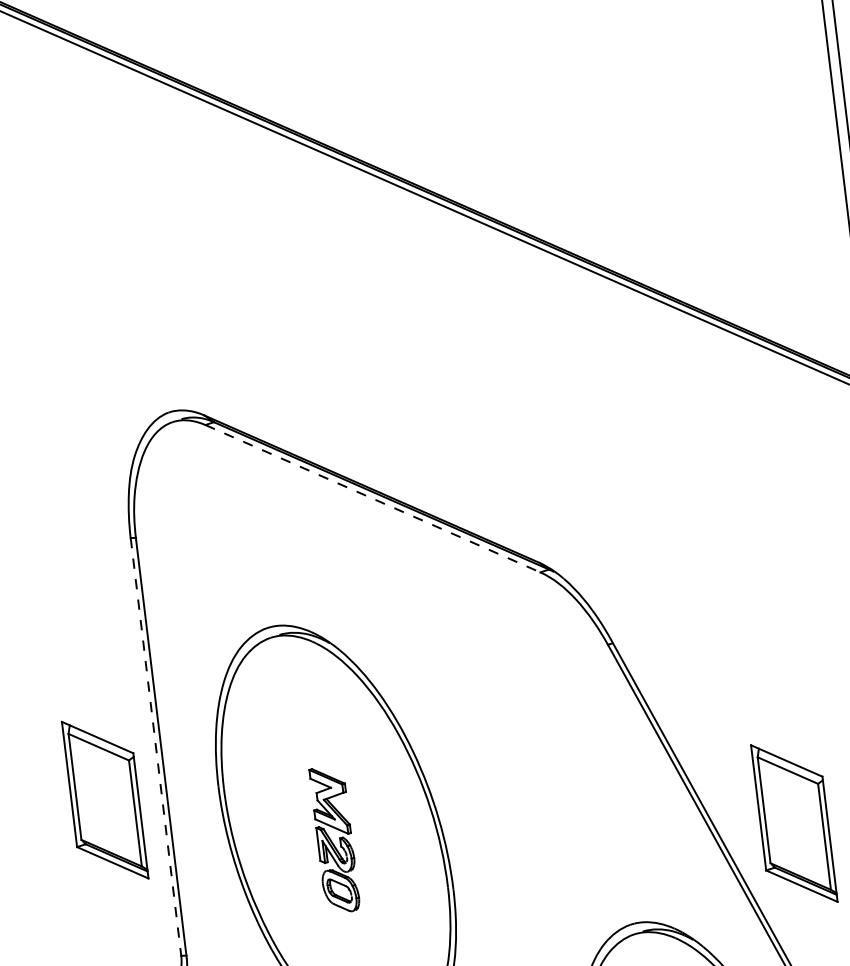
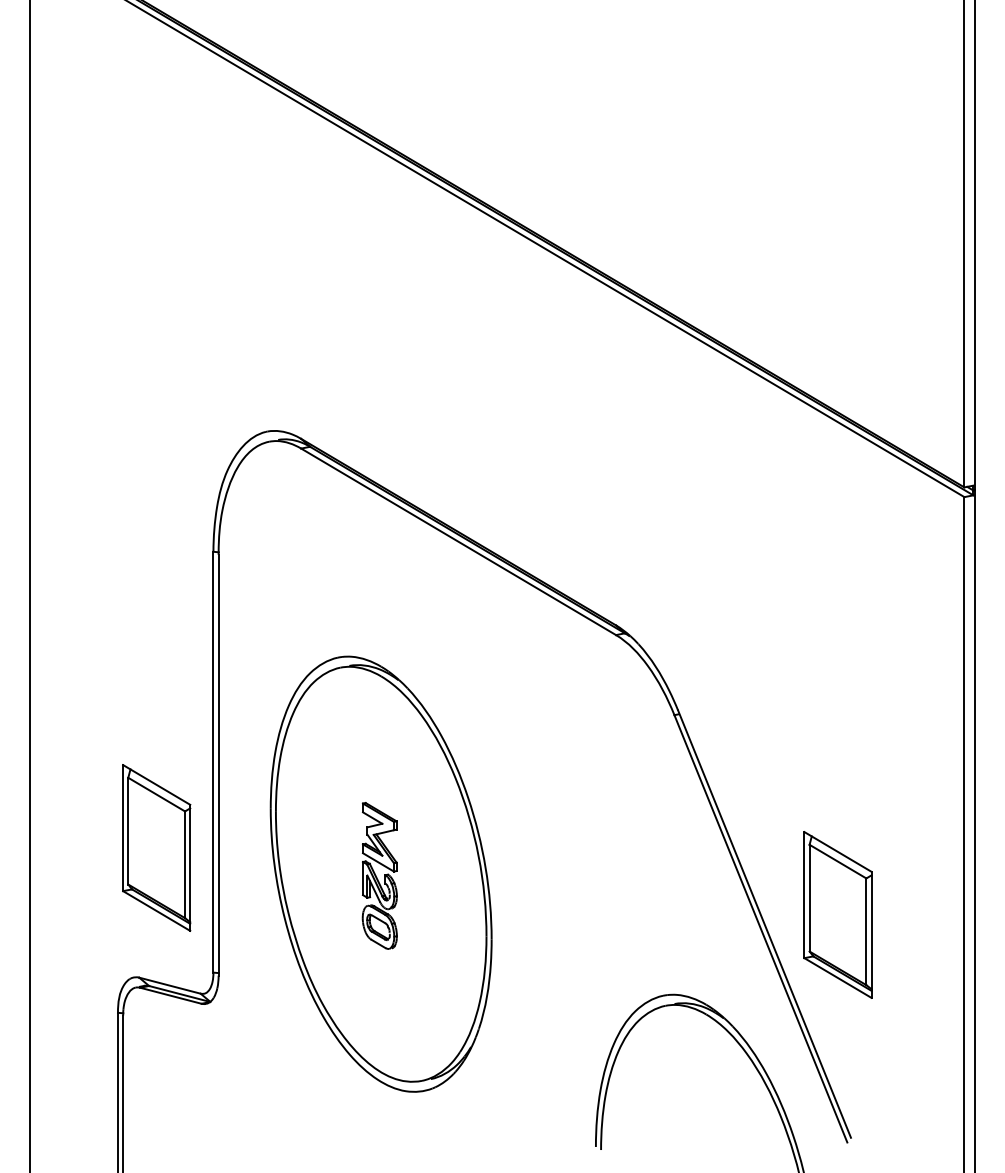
line: (372, 498) -> (458, 541), dashed -> solid
line: (156, 747) -> (213, 762), dashed -> solid
part: (104, 799) -> (156, 847), moved

